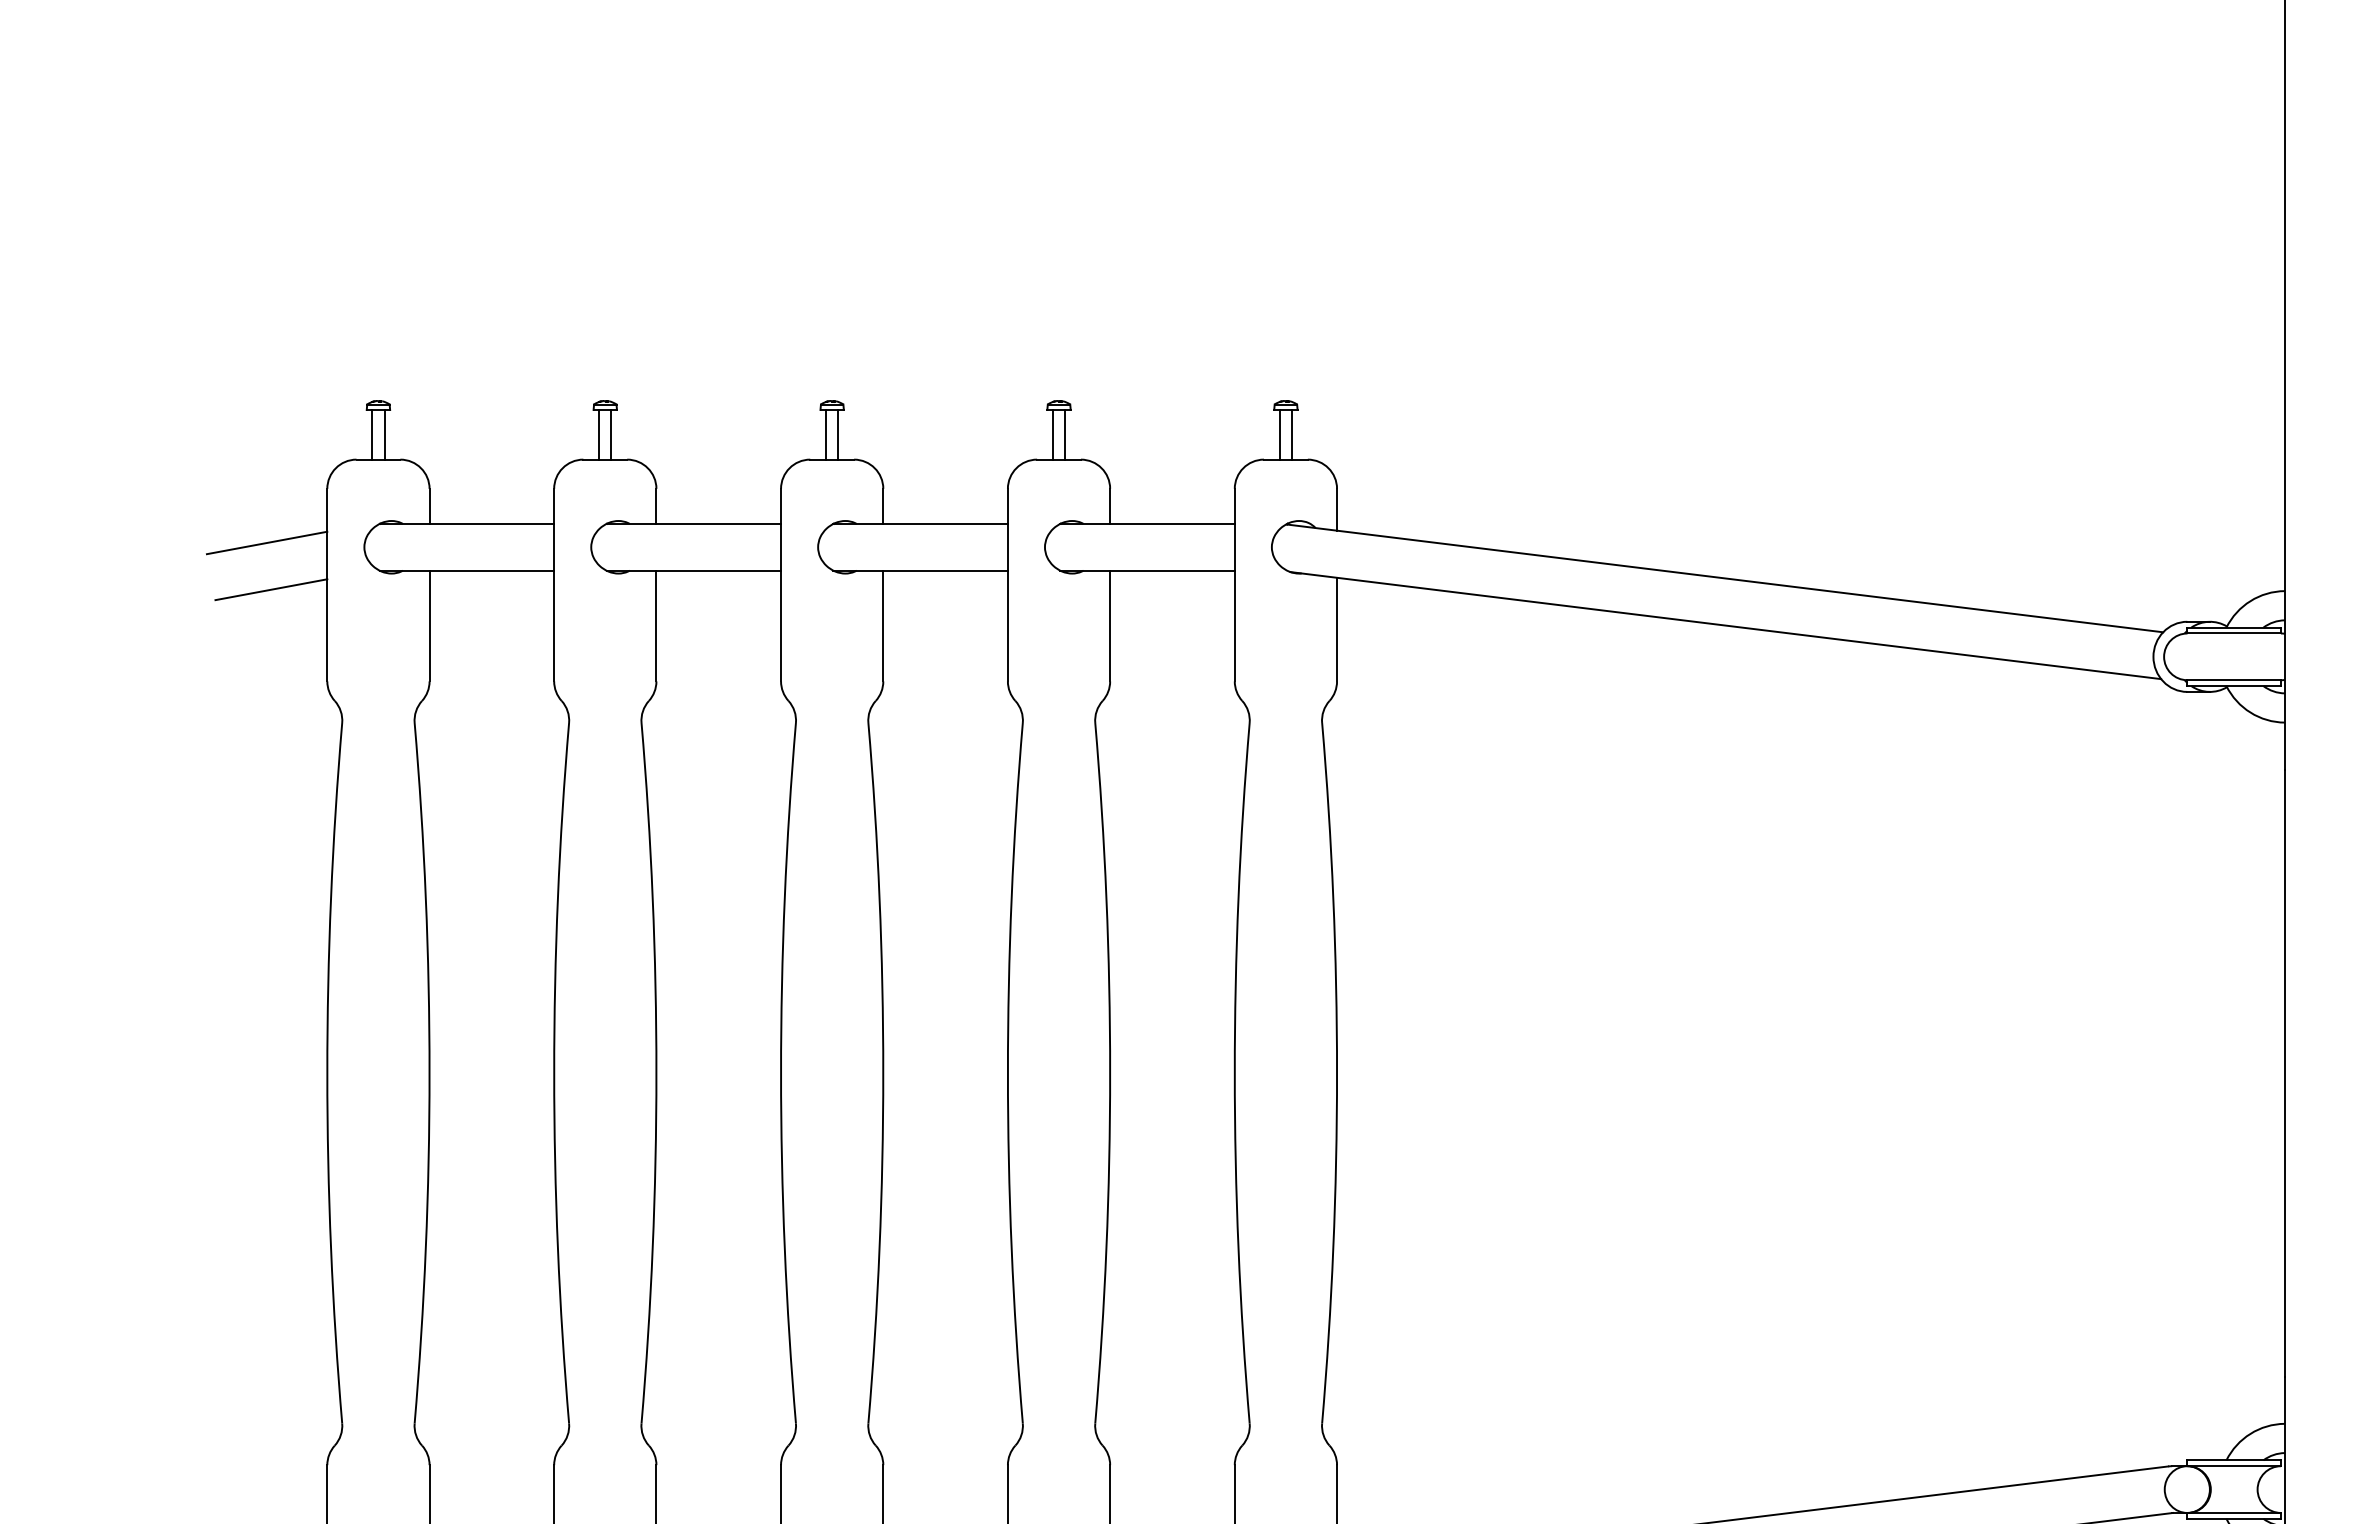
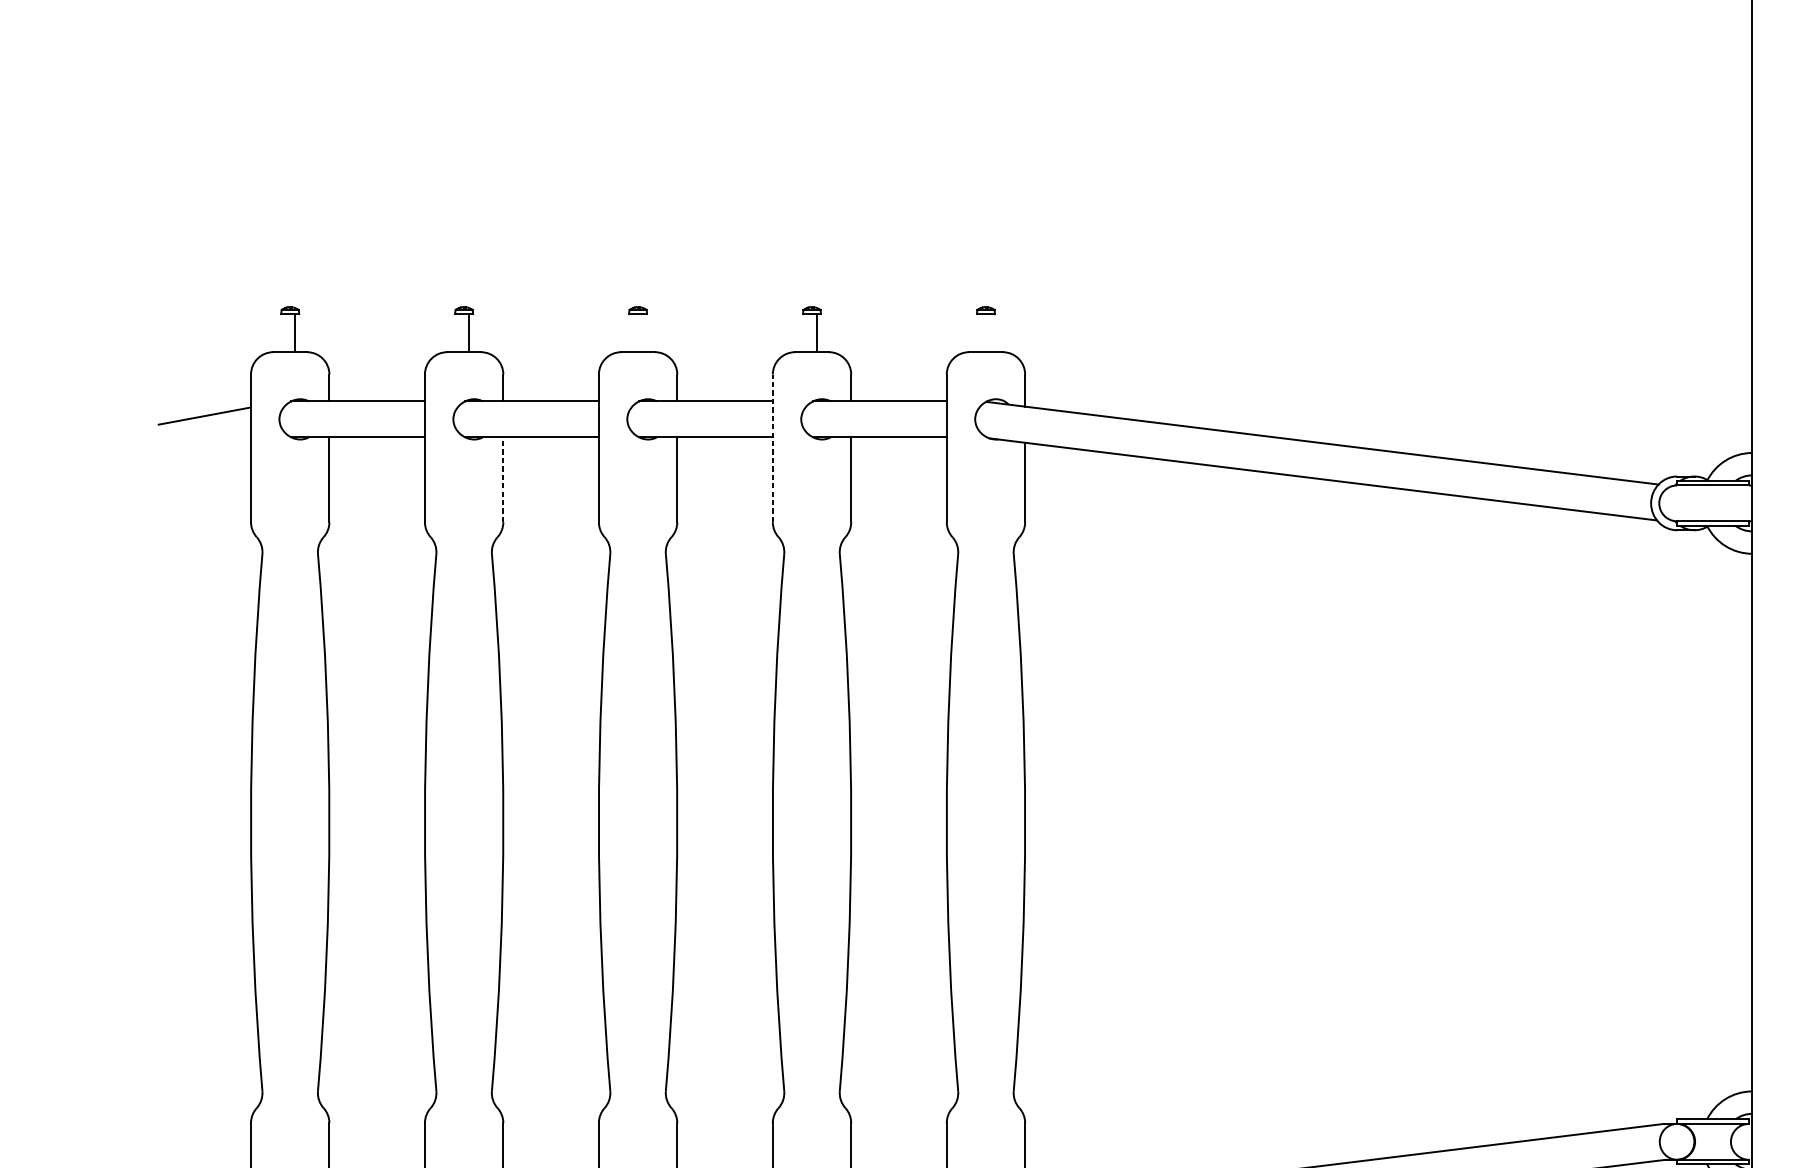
line: (372, 434) -> (285, 332), removed
line: (599, 434) -> (459, 332), removed
line: (826, 434) -> (633, 332), removed
line: (838, 434) -> (642, 332), removed
line: (1052, 434) -> (807, 332), removed
line: (1279, 434) -> (981, 332), removed
line: (1292, 434) -> (991, 332), removed
line: (1007, 584) -> (772, 447), solid -> dashed
line: (271, 589) -> (208, 451), removed
line: (656, 625) -> (503, 479), solid -> dashed

